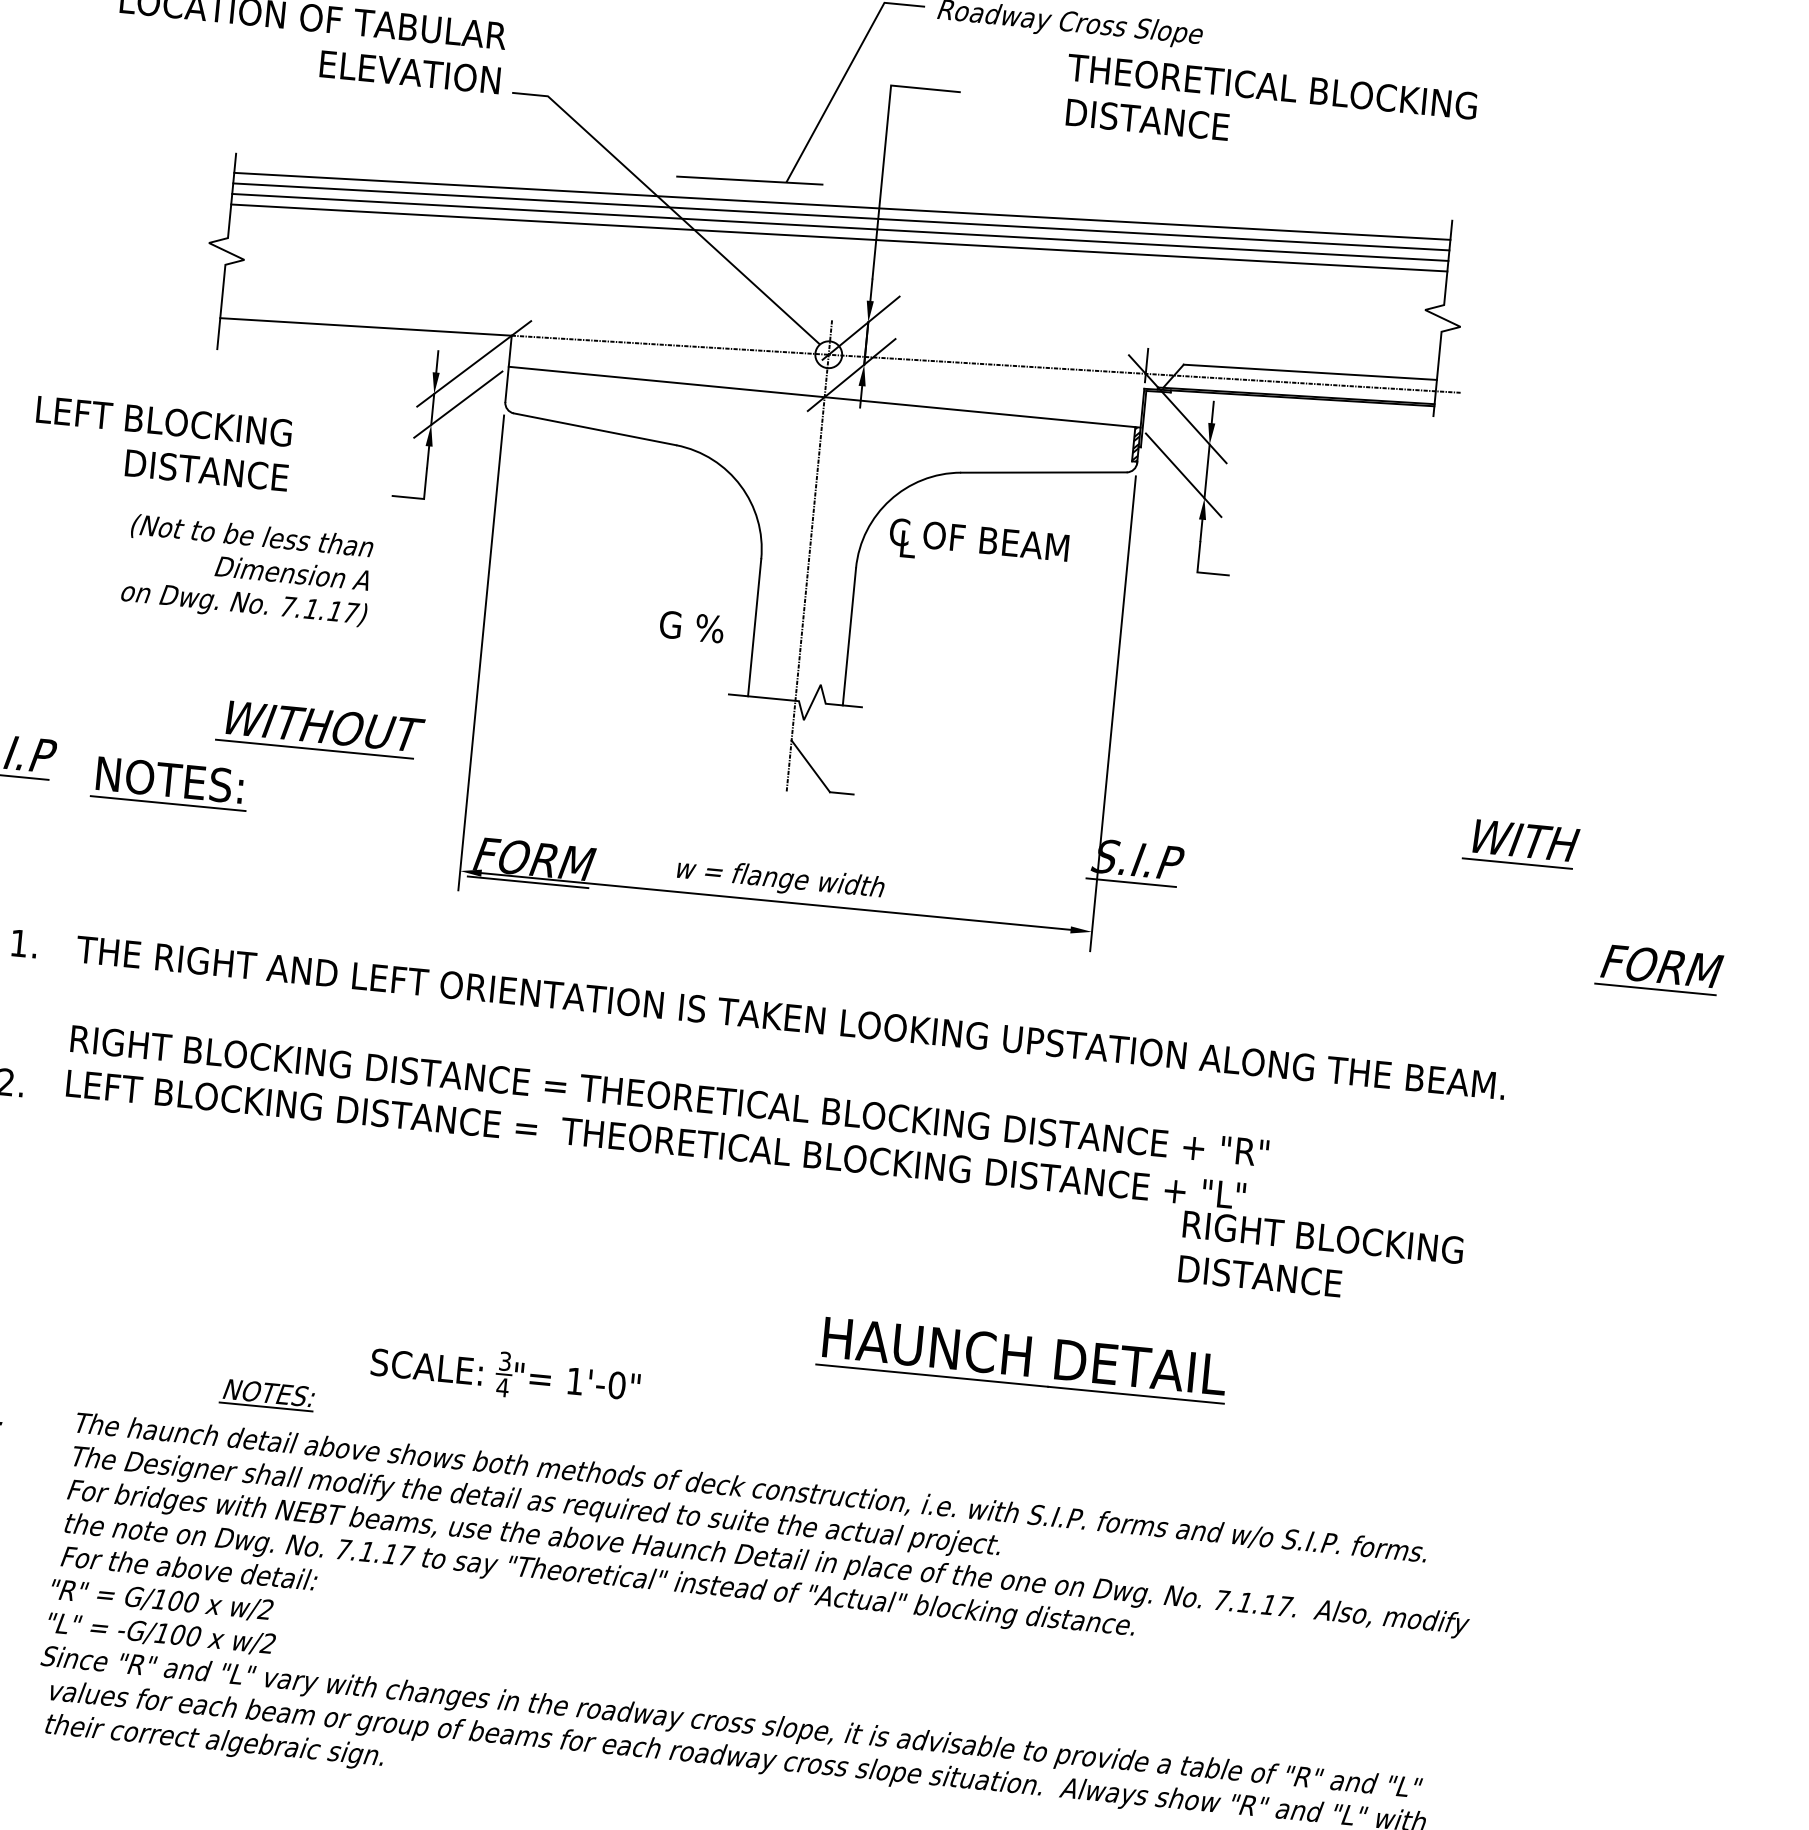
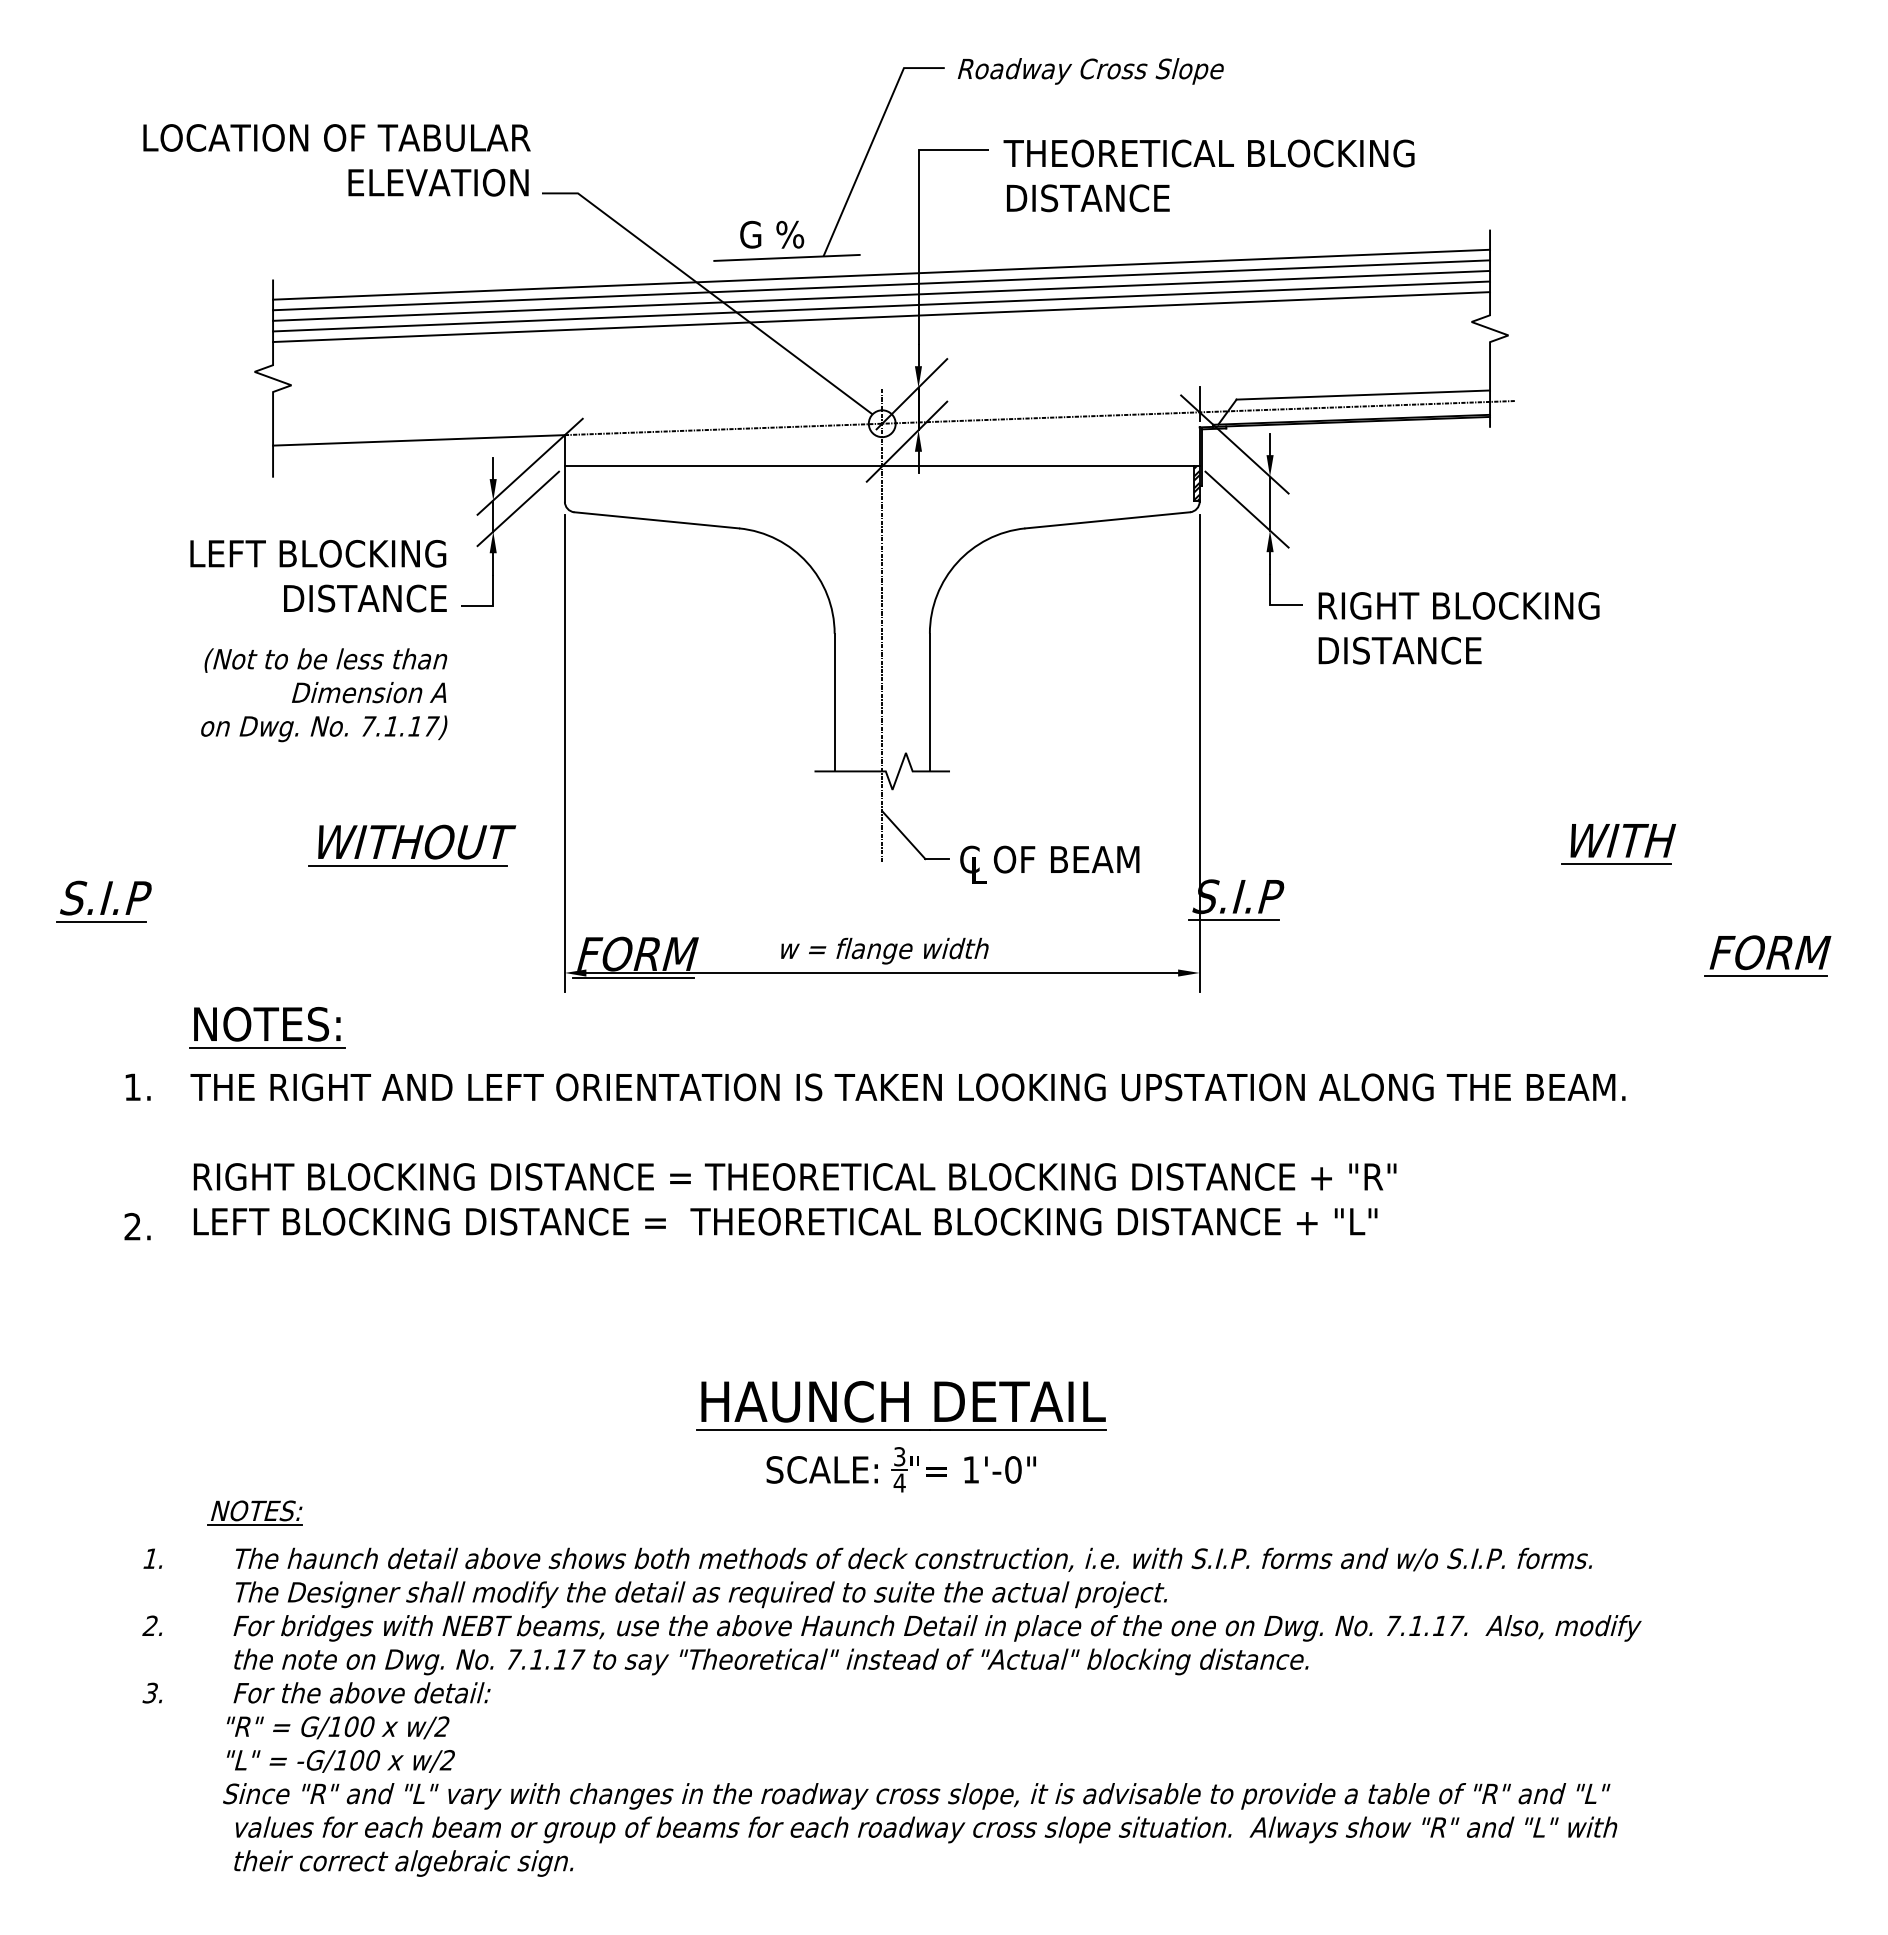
text: (1269, 108) -> (1208, 175), moved
line: (838, 248) -> (881, 317), added
text: (162, 444) -> (318, 576), moved
text: (978, 544) -> (1049, 864), moved
text: (692, 626) -> (772, 234), moved
part: (169, 783) -> (267, 1027), moved
text: (1320, 1259) -> (1458, 628), moved
part: (1022, 1359) -> (901, 1405), moved
part: (504, 1374) -> (900, 1469), moved
part: (266, 1394) -> (254, 1512), moved

